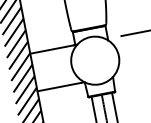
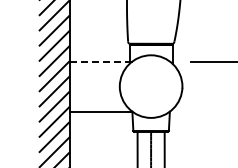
line: (51, 49) -> (98, 61), solid -> dashed

